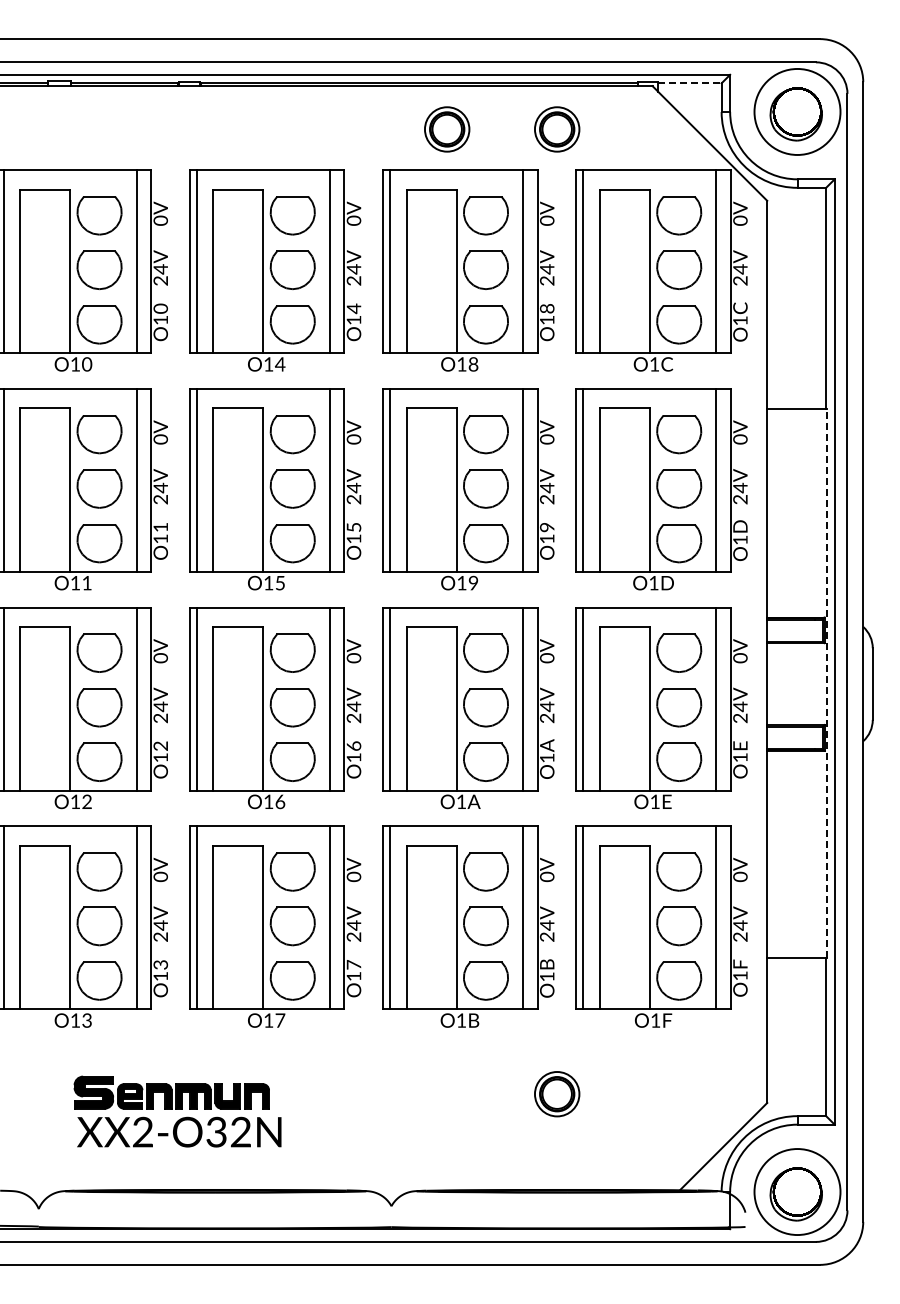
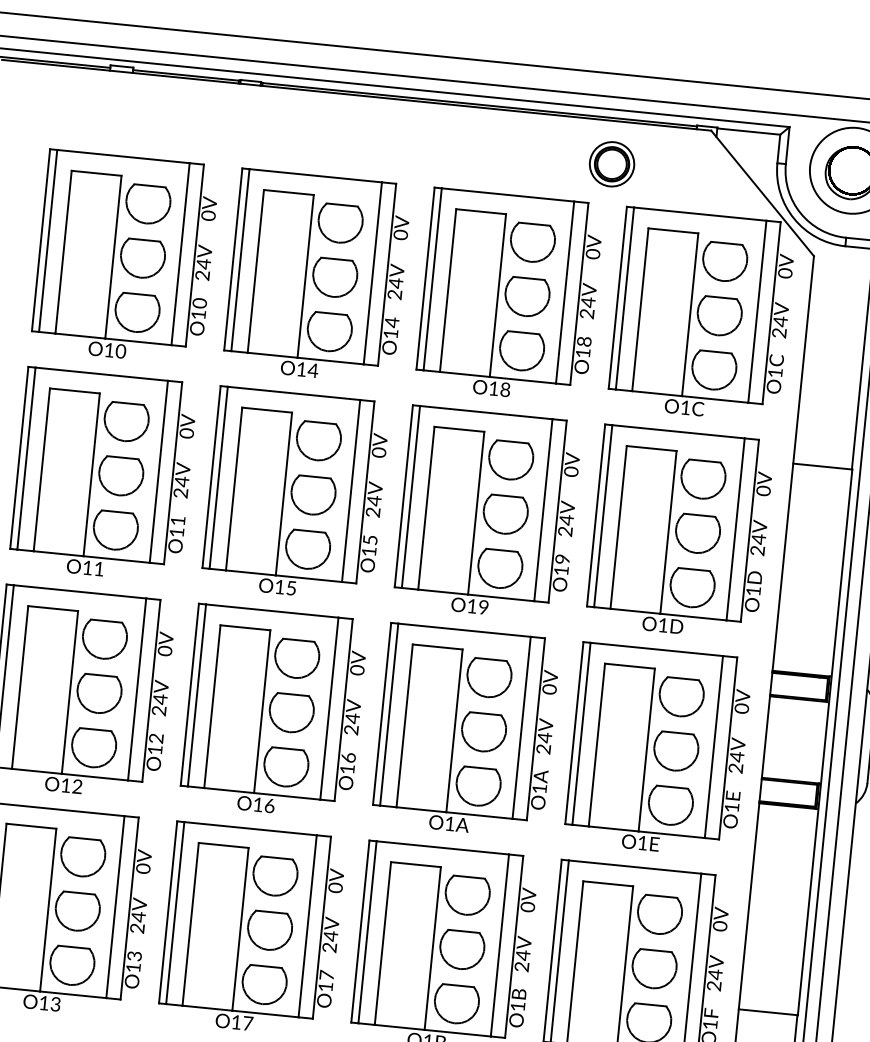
line: (690, 83) -> (749, 131), dashed -> solid
part: (447, 129) -> (502, 153), removed
line: (826, 683) -> (824, 742), dashed -> solid

